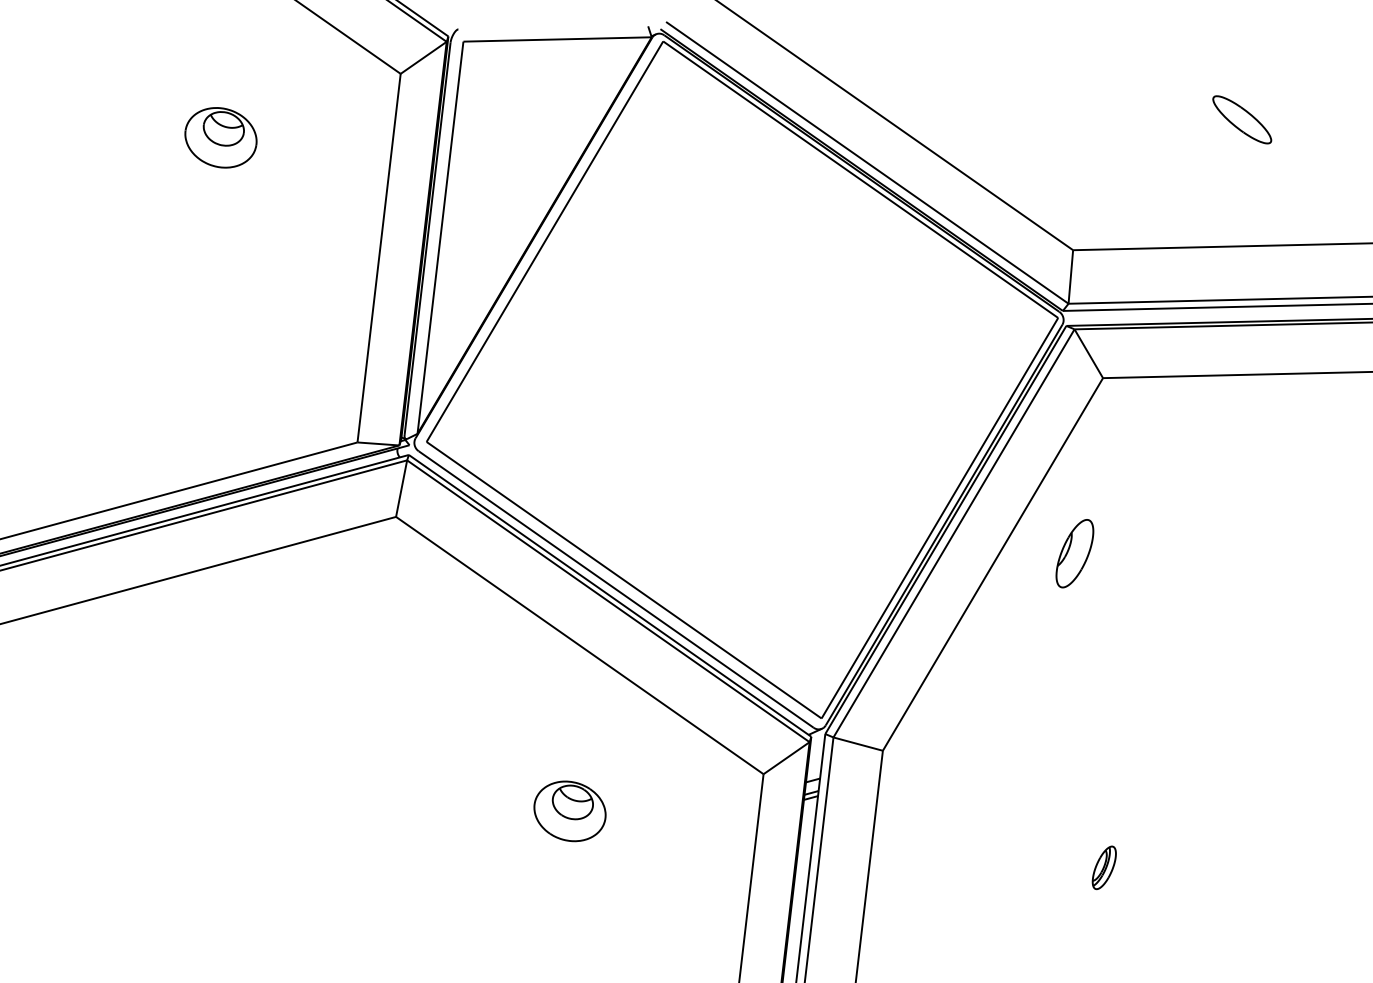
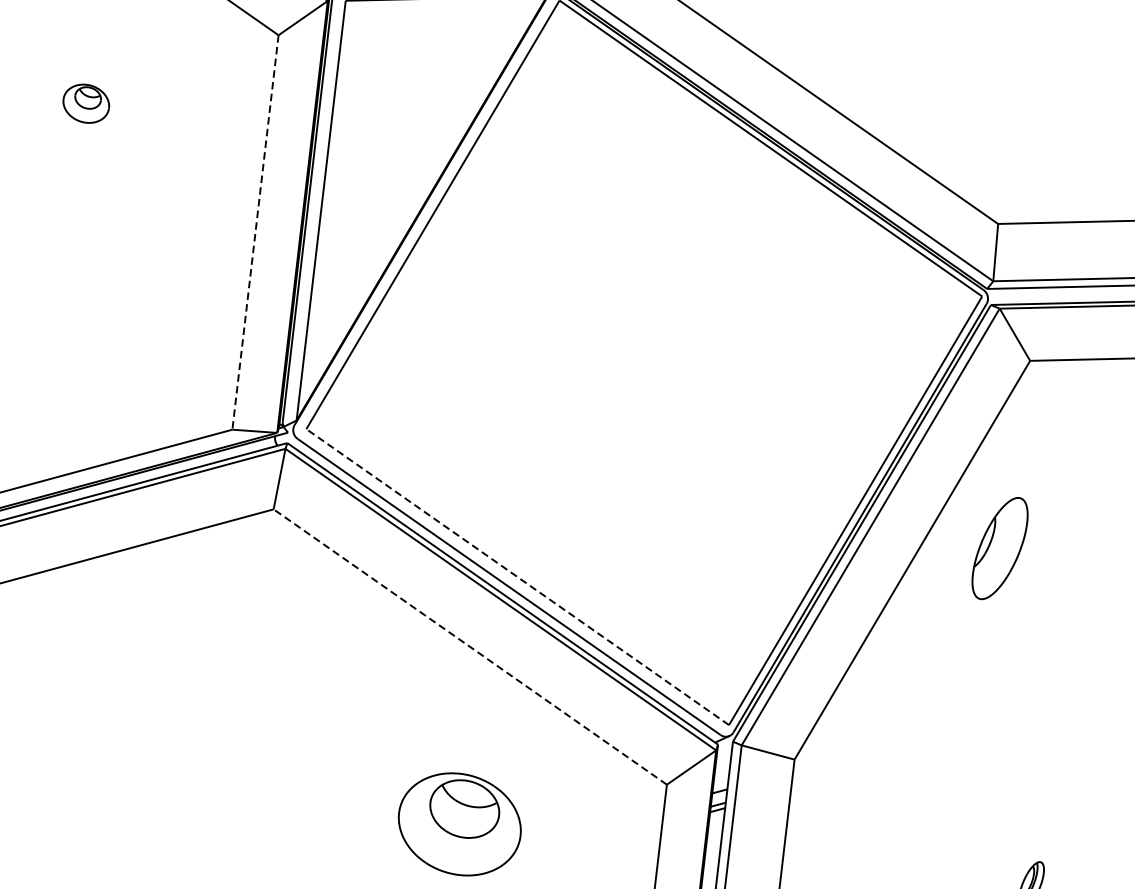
part: (220, 137) -> (85, 103), size x0.6
line: (379, 258) -> (255, 232), solid -> dashed
part: (1074, 553) -> (999, 548), size x1.4
line: (623, 579) -> (517, 576), solid -> dashed
line: (579, 645) -> (469, 646), solid -> dashed
part: (569, 811) -> (459, 824), size x1.6

